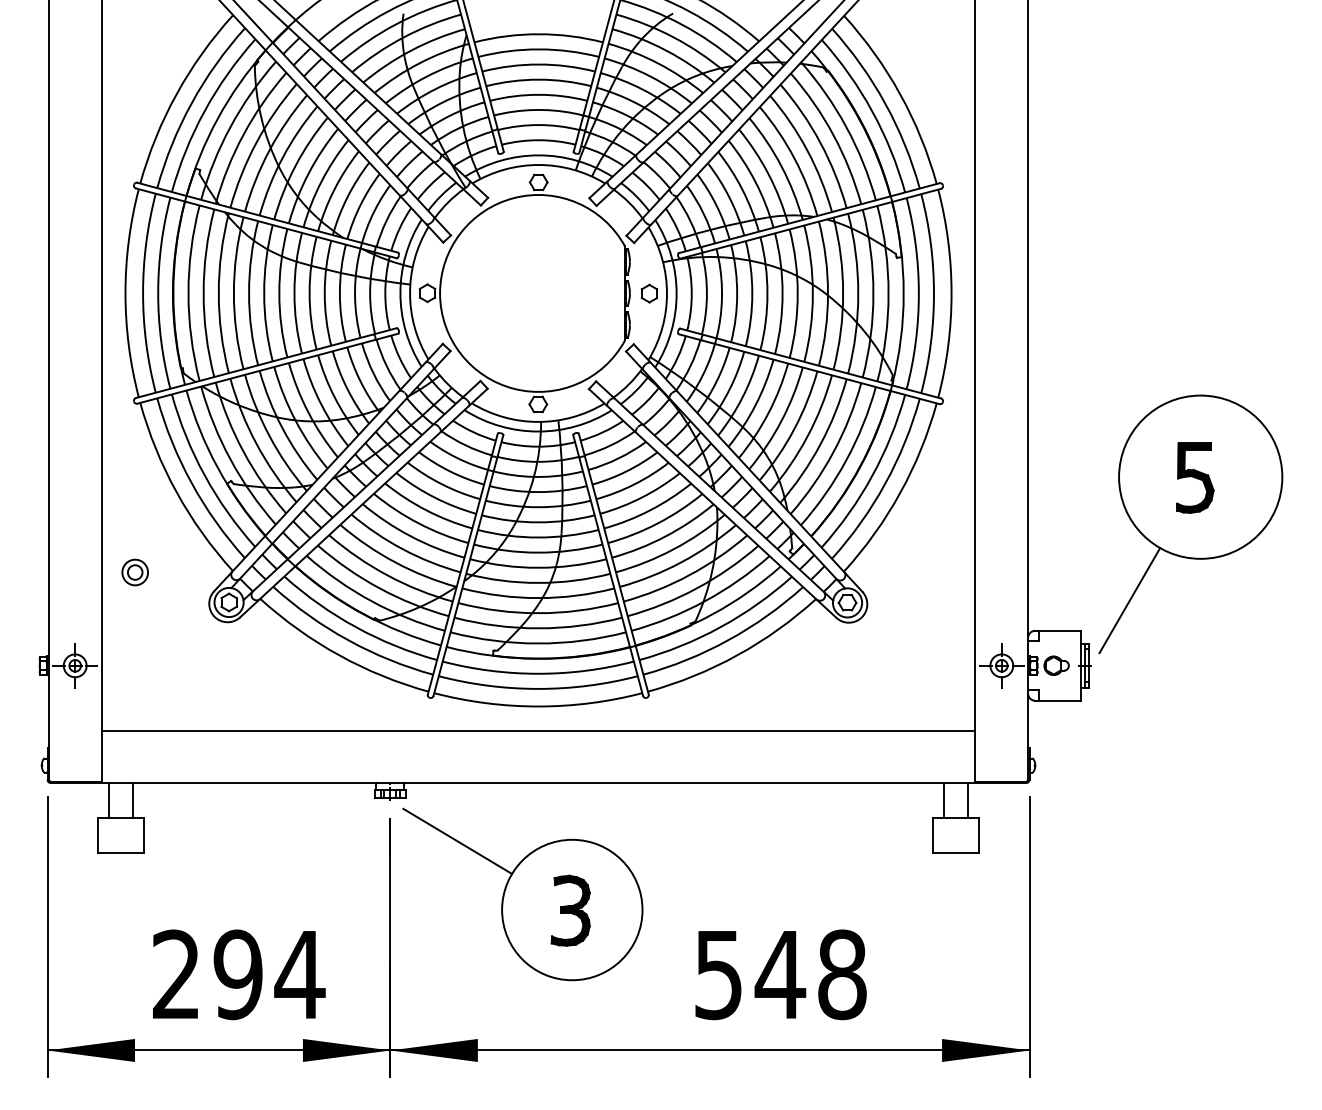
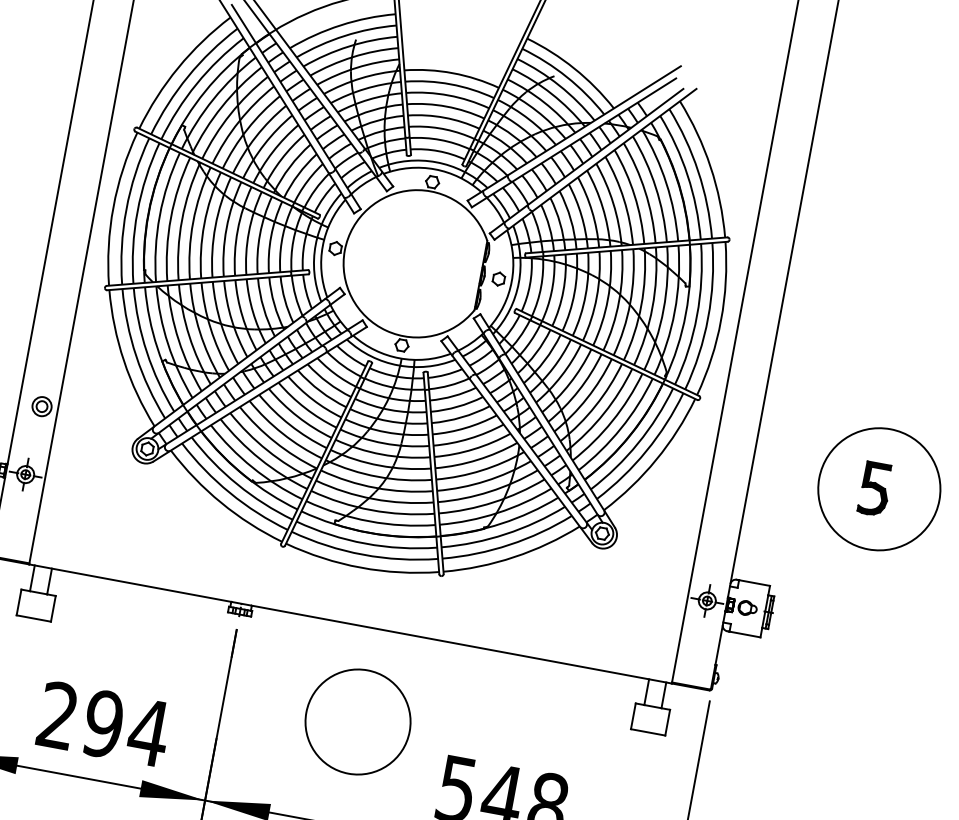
part: (134, 572) -> (41, 406), moved
line: (1129, 600) -> (810, 570), removed
line: (538, 730) -> (357, 585), removed
line: (457, 840) -> (283, 655), removed
part: (570, 910) -> (356, 722), removed

